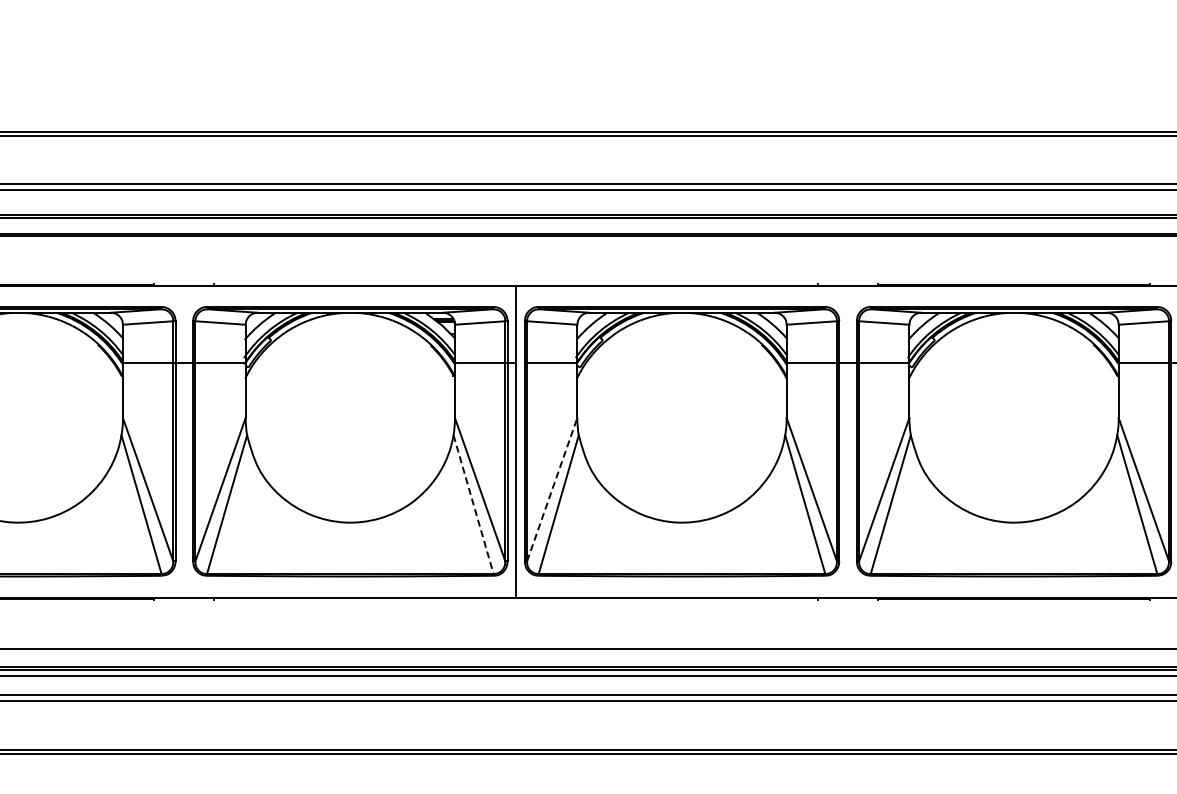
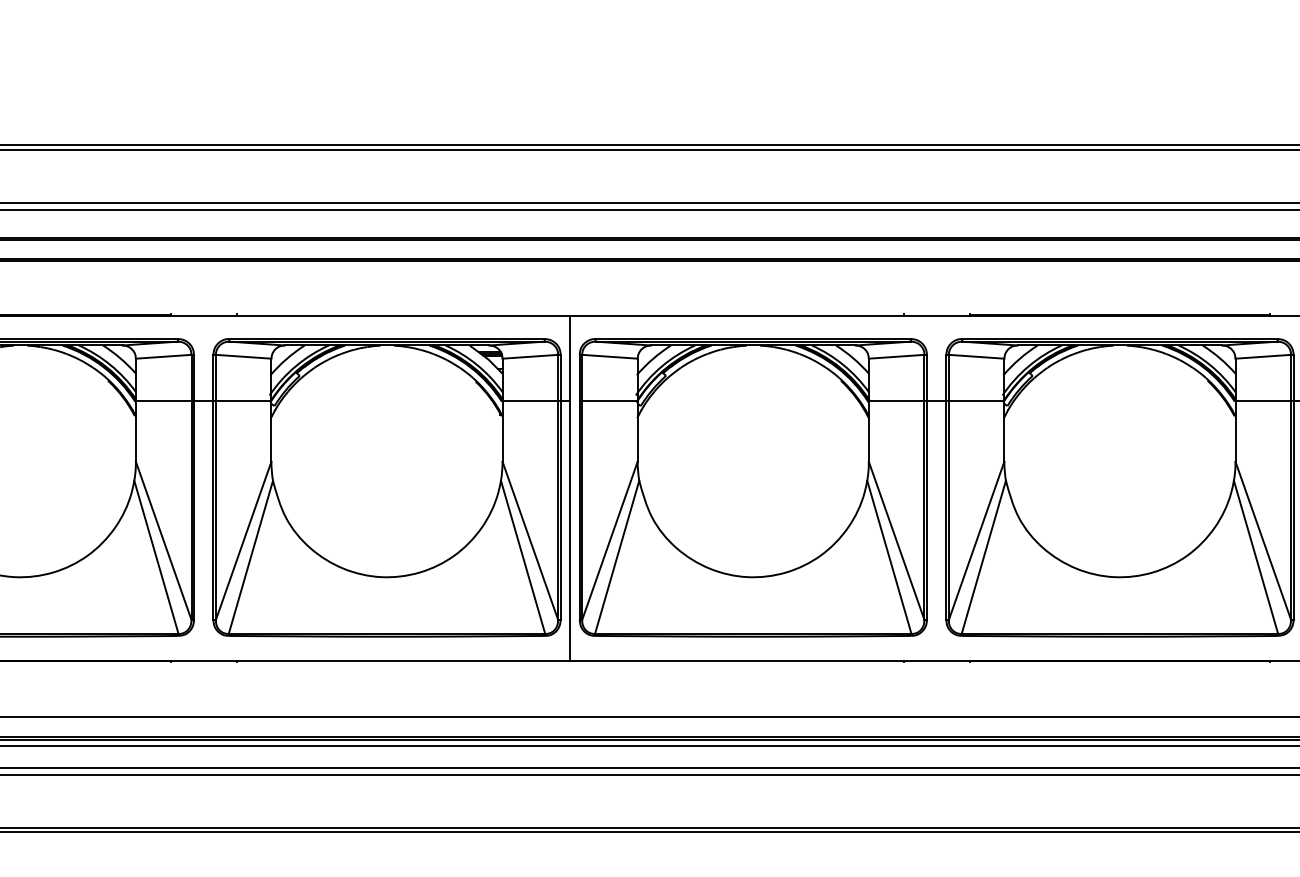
line: (552, 489) -> (610, 540), dashed -> solid
line: (473, 505) -> (523, 558), dashed -> solid

